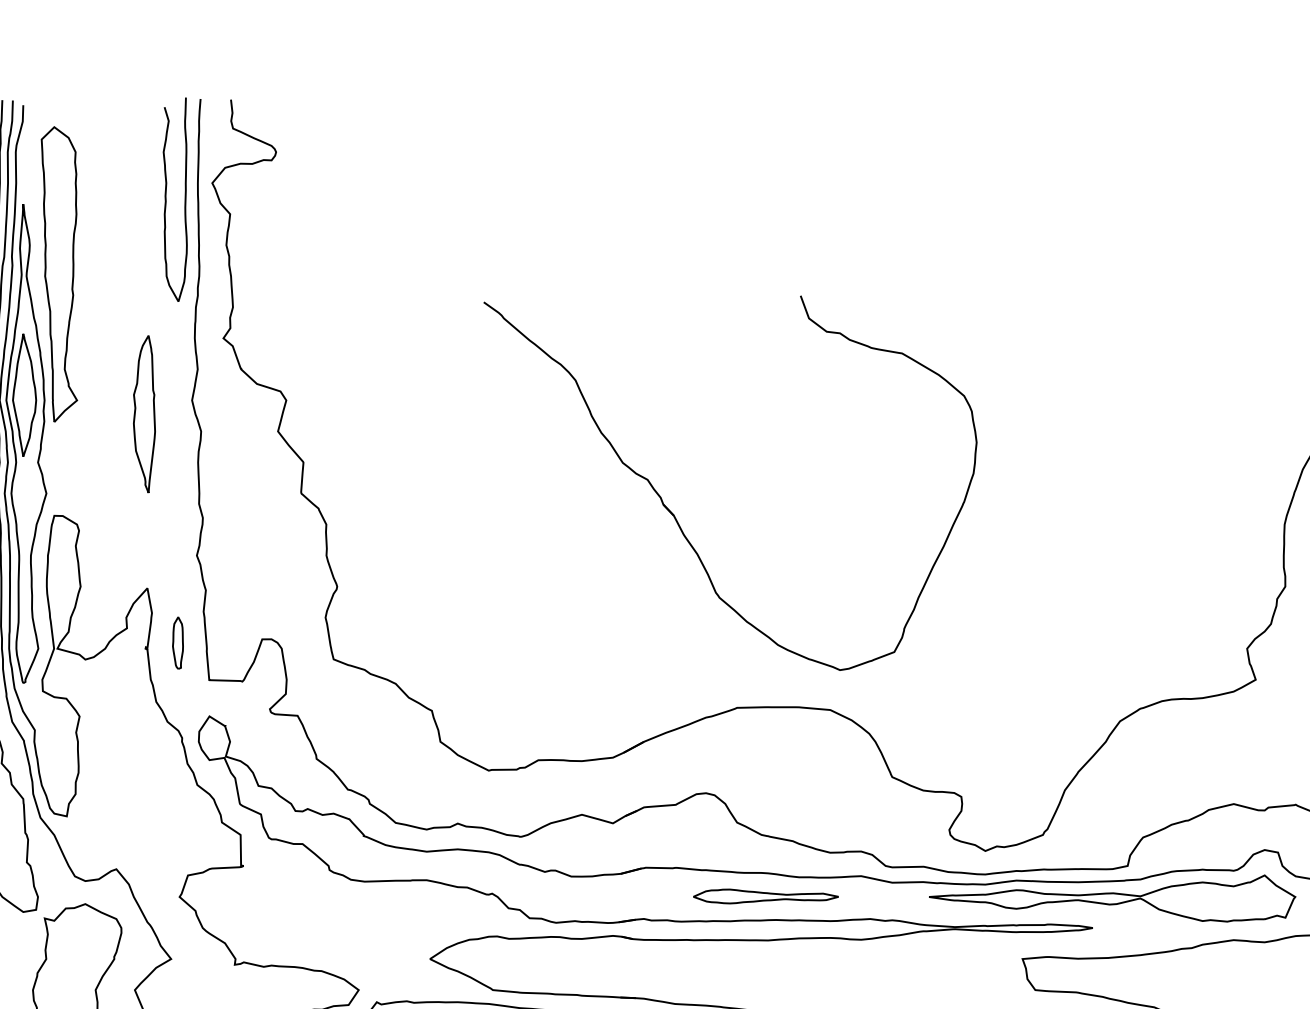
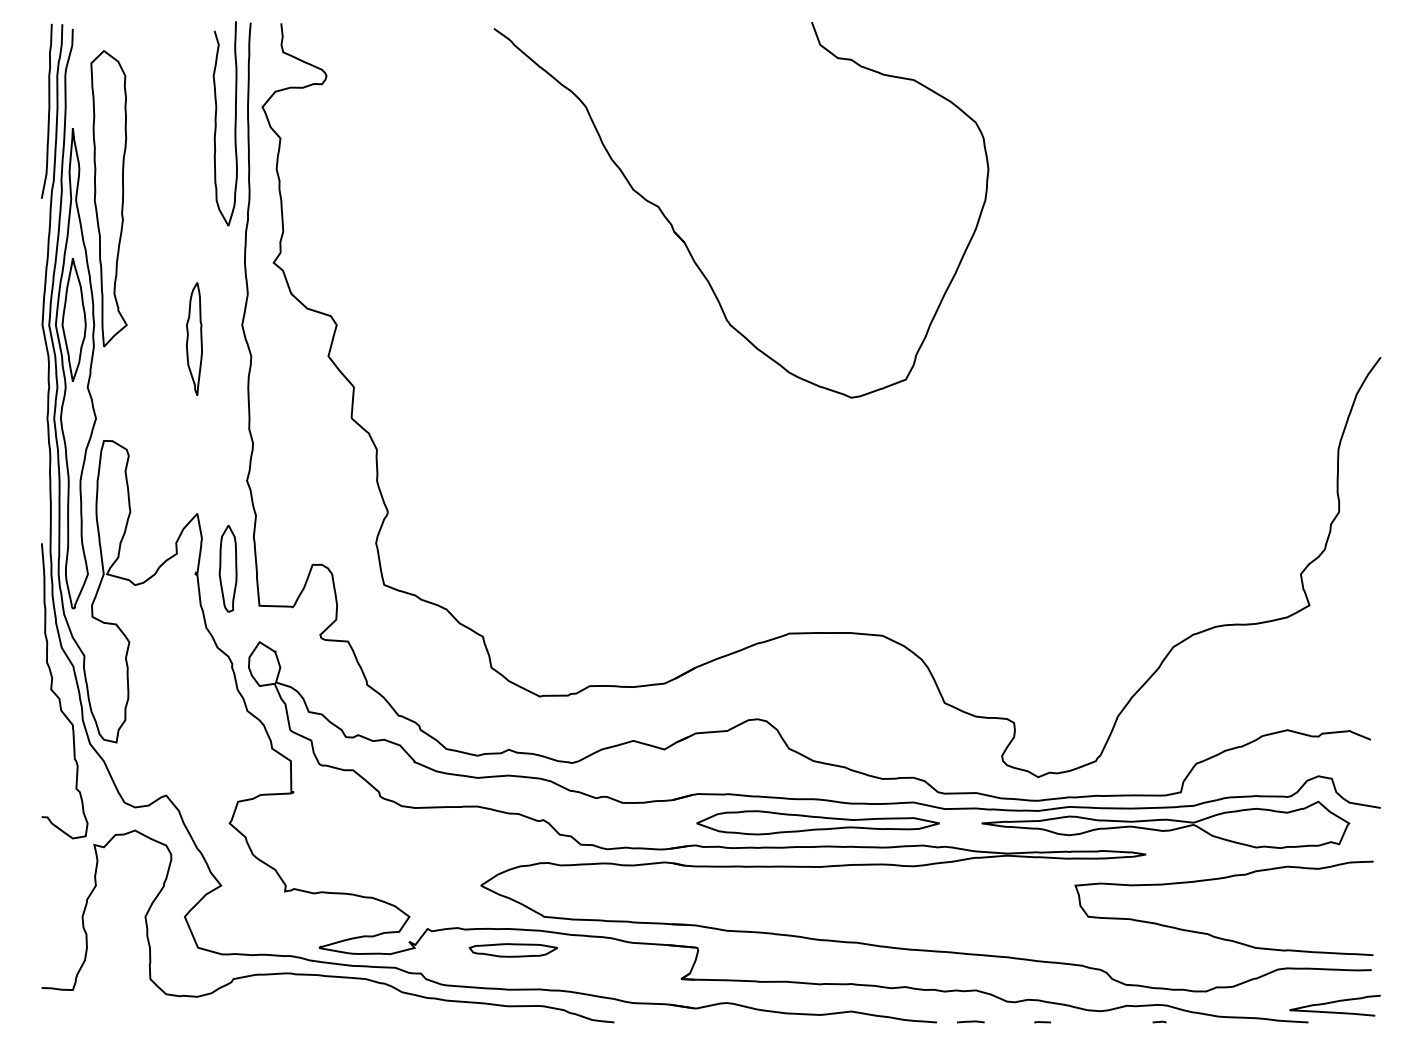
part: (144, 413) -> (194, 338), size x0.71
part: (676, 518) -> (687, 245), moved
part: (177, 642) -> (227, 568), size x1.67
part: (765, 896) -> (817, 822), size x1.67

